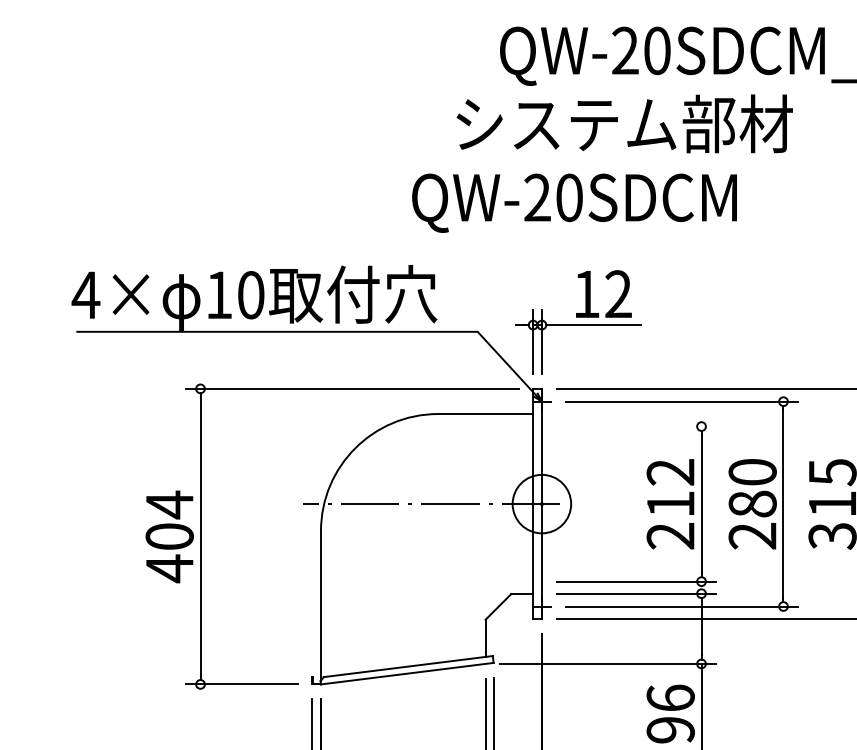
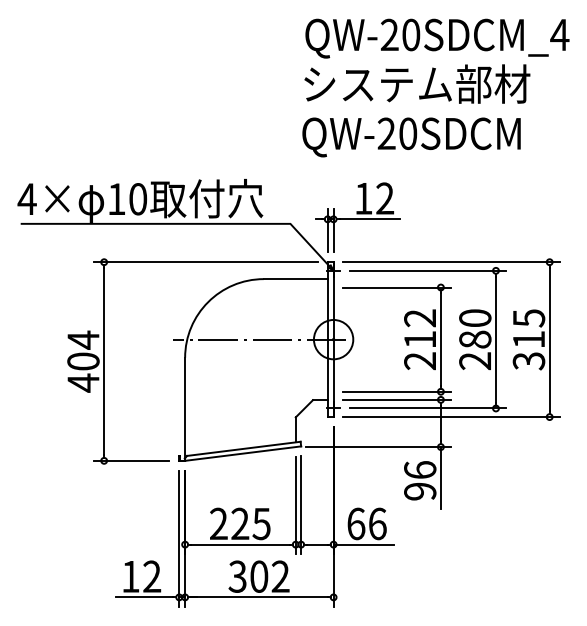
text: (625, 122) -> (417, 83), moved
text: (574, 203) -> (411, 137), moved
line: (635, 426) -> (396, 287), added

